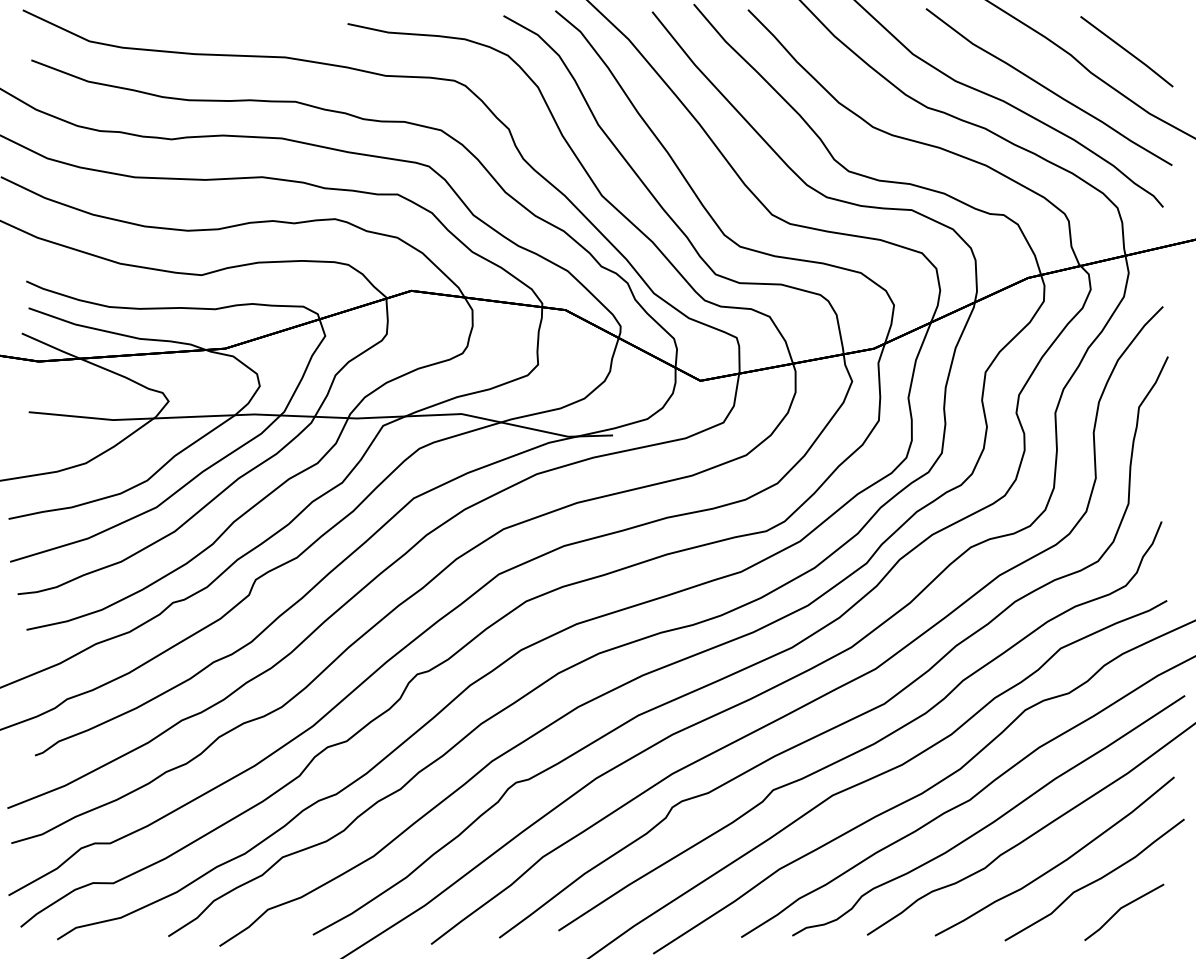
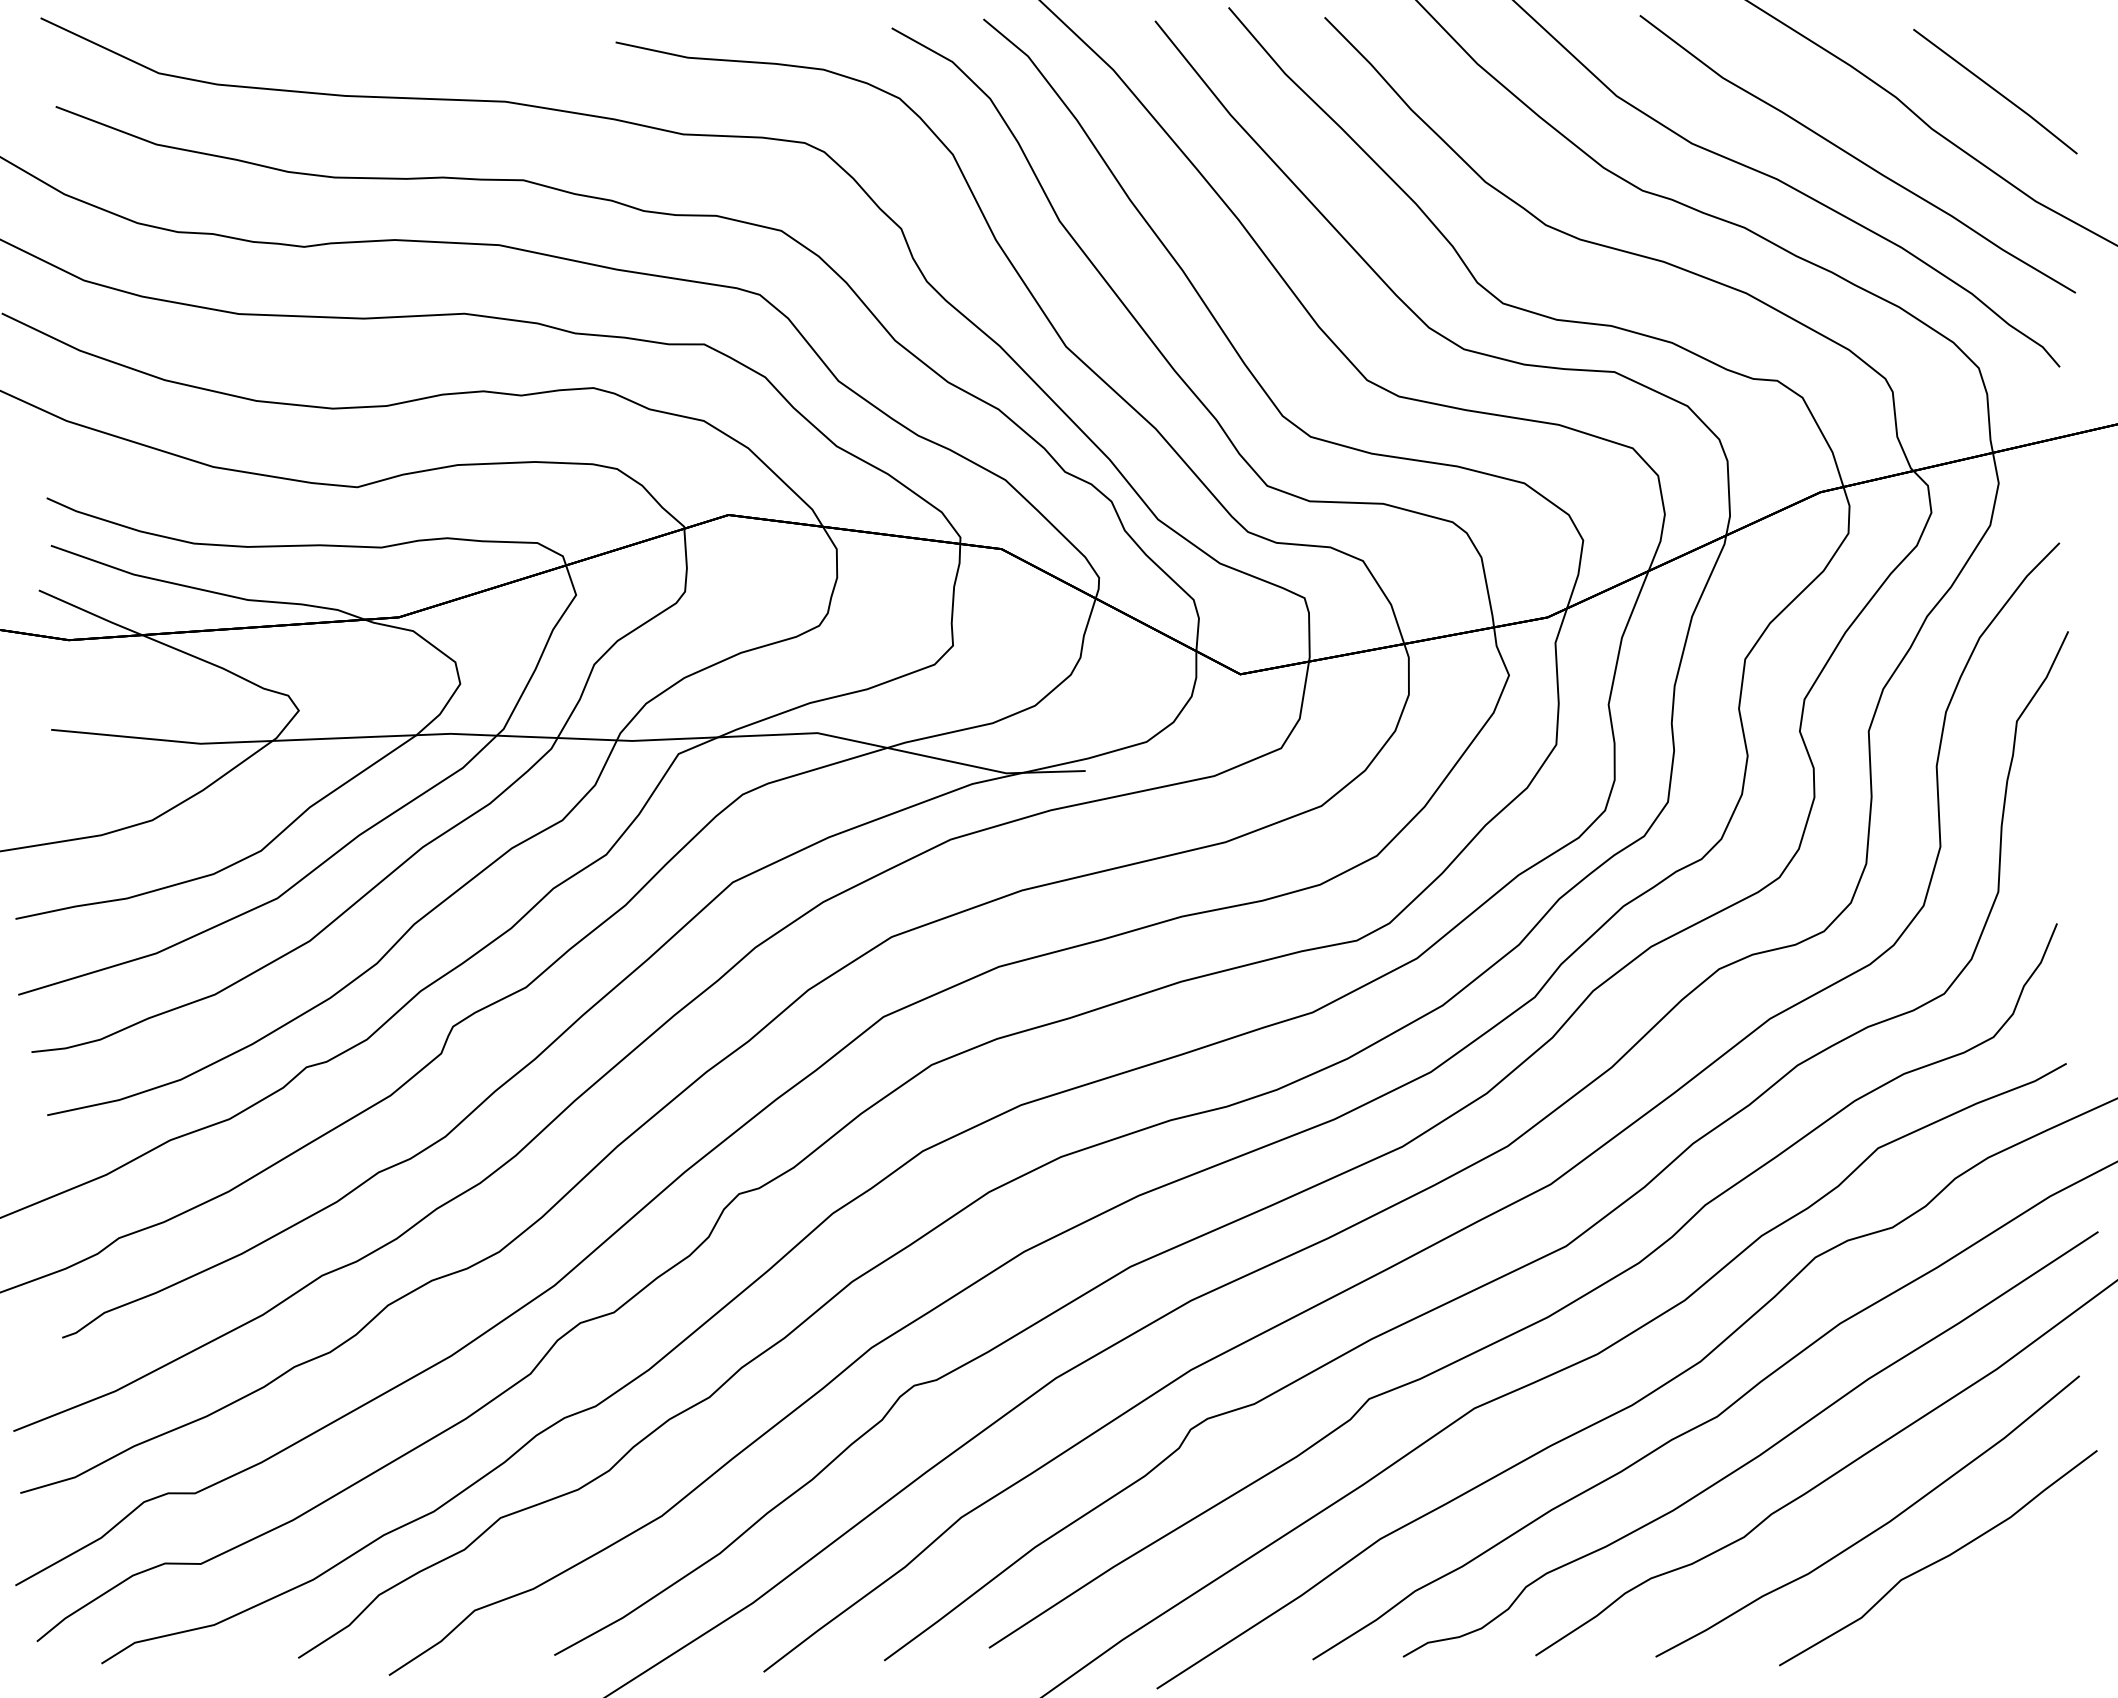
line: (1121, 909) -> (1985, 1610), removed

